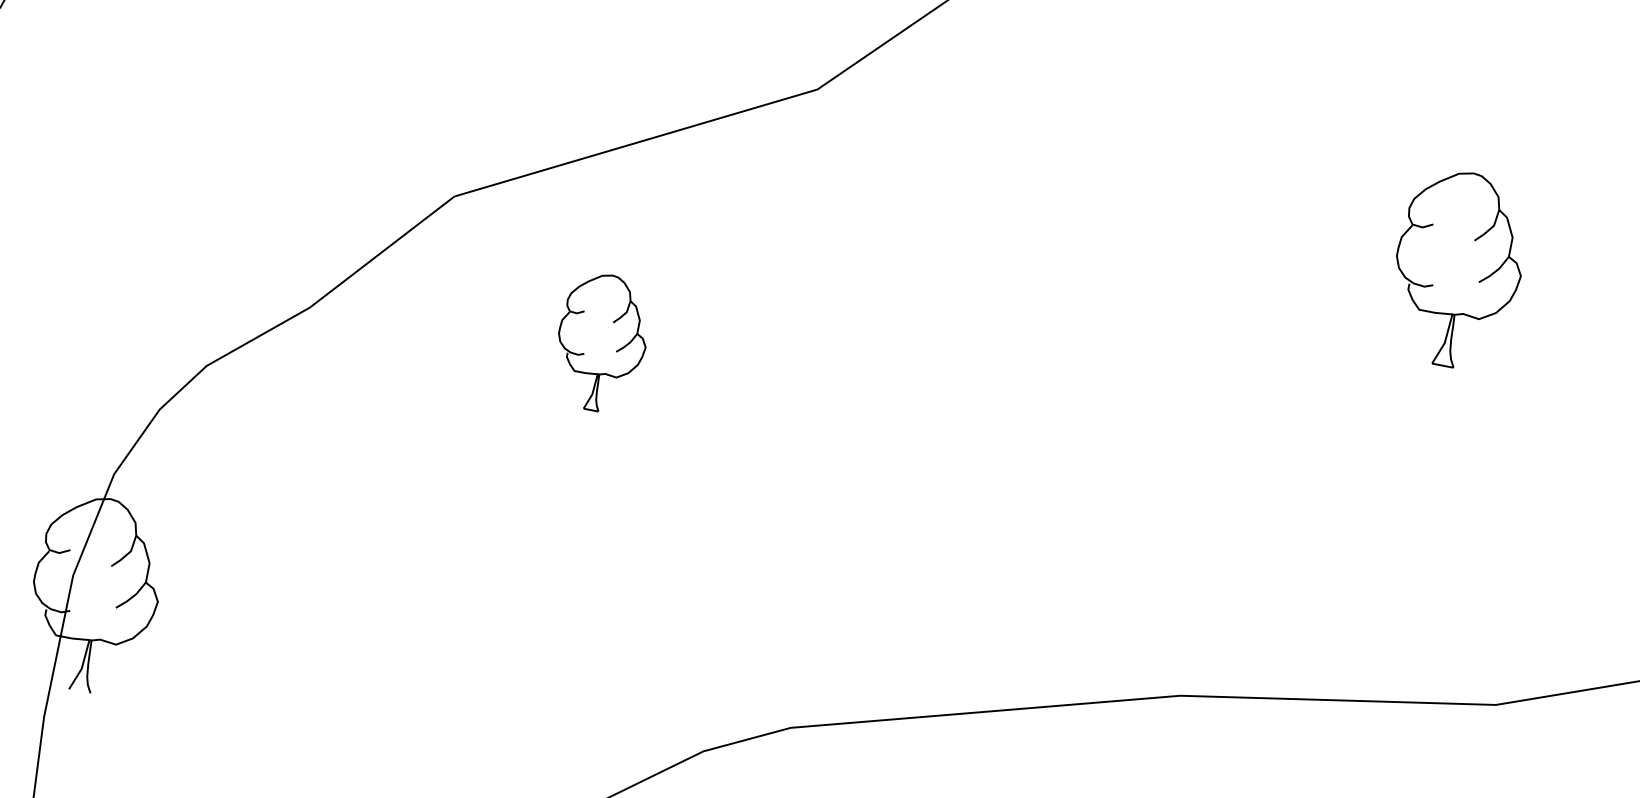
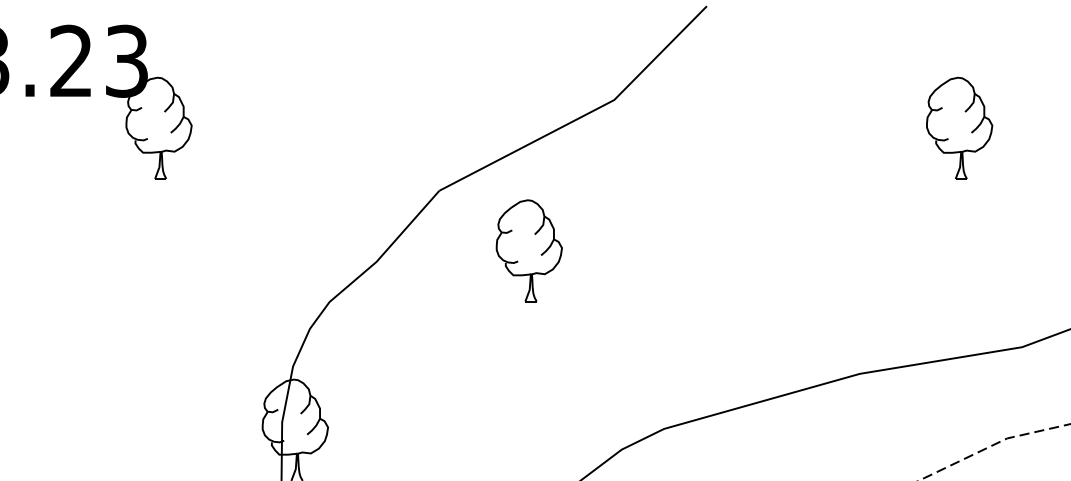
part: (600, 341) -> (528, 250), size x1.43

